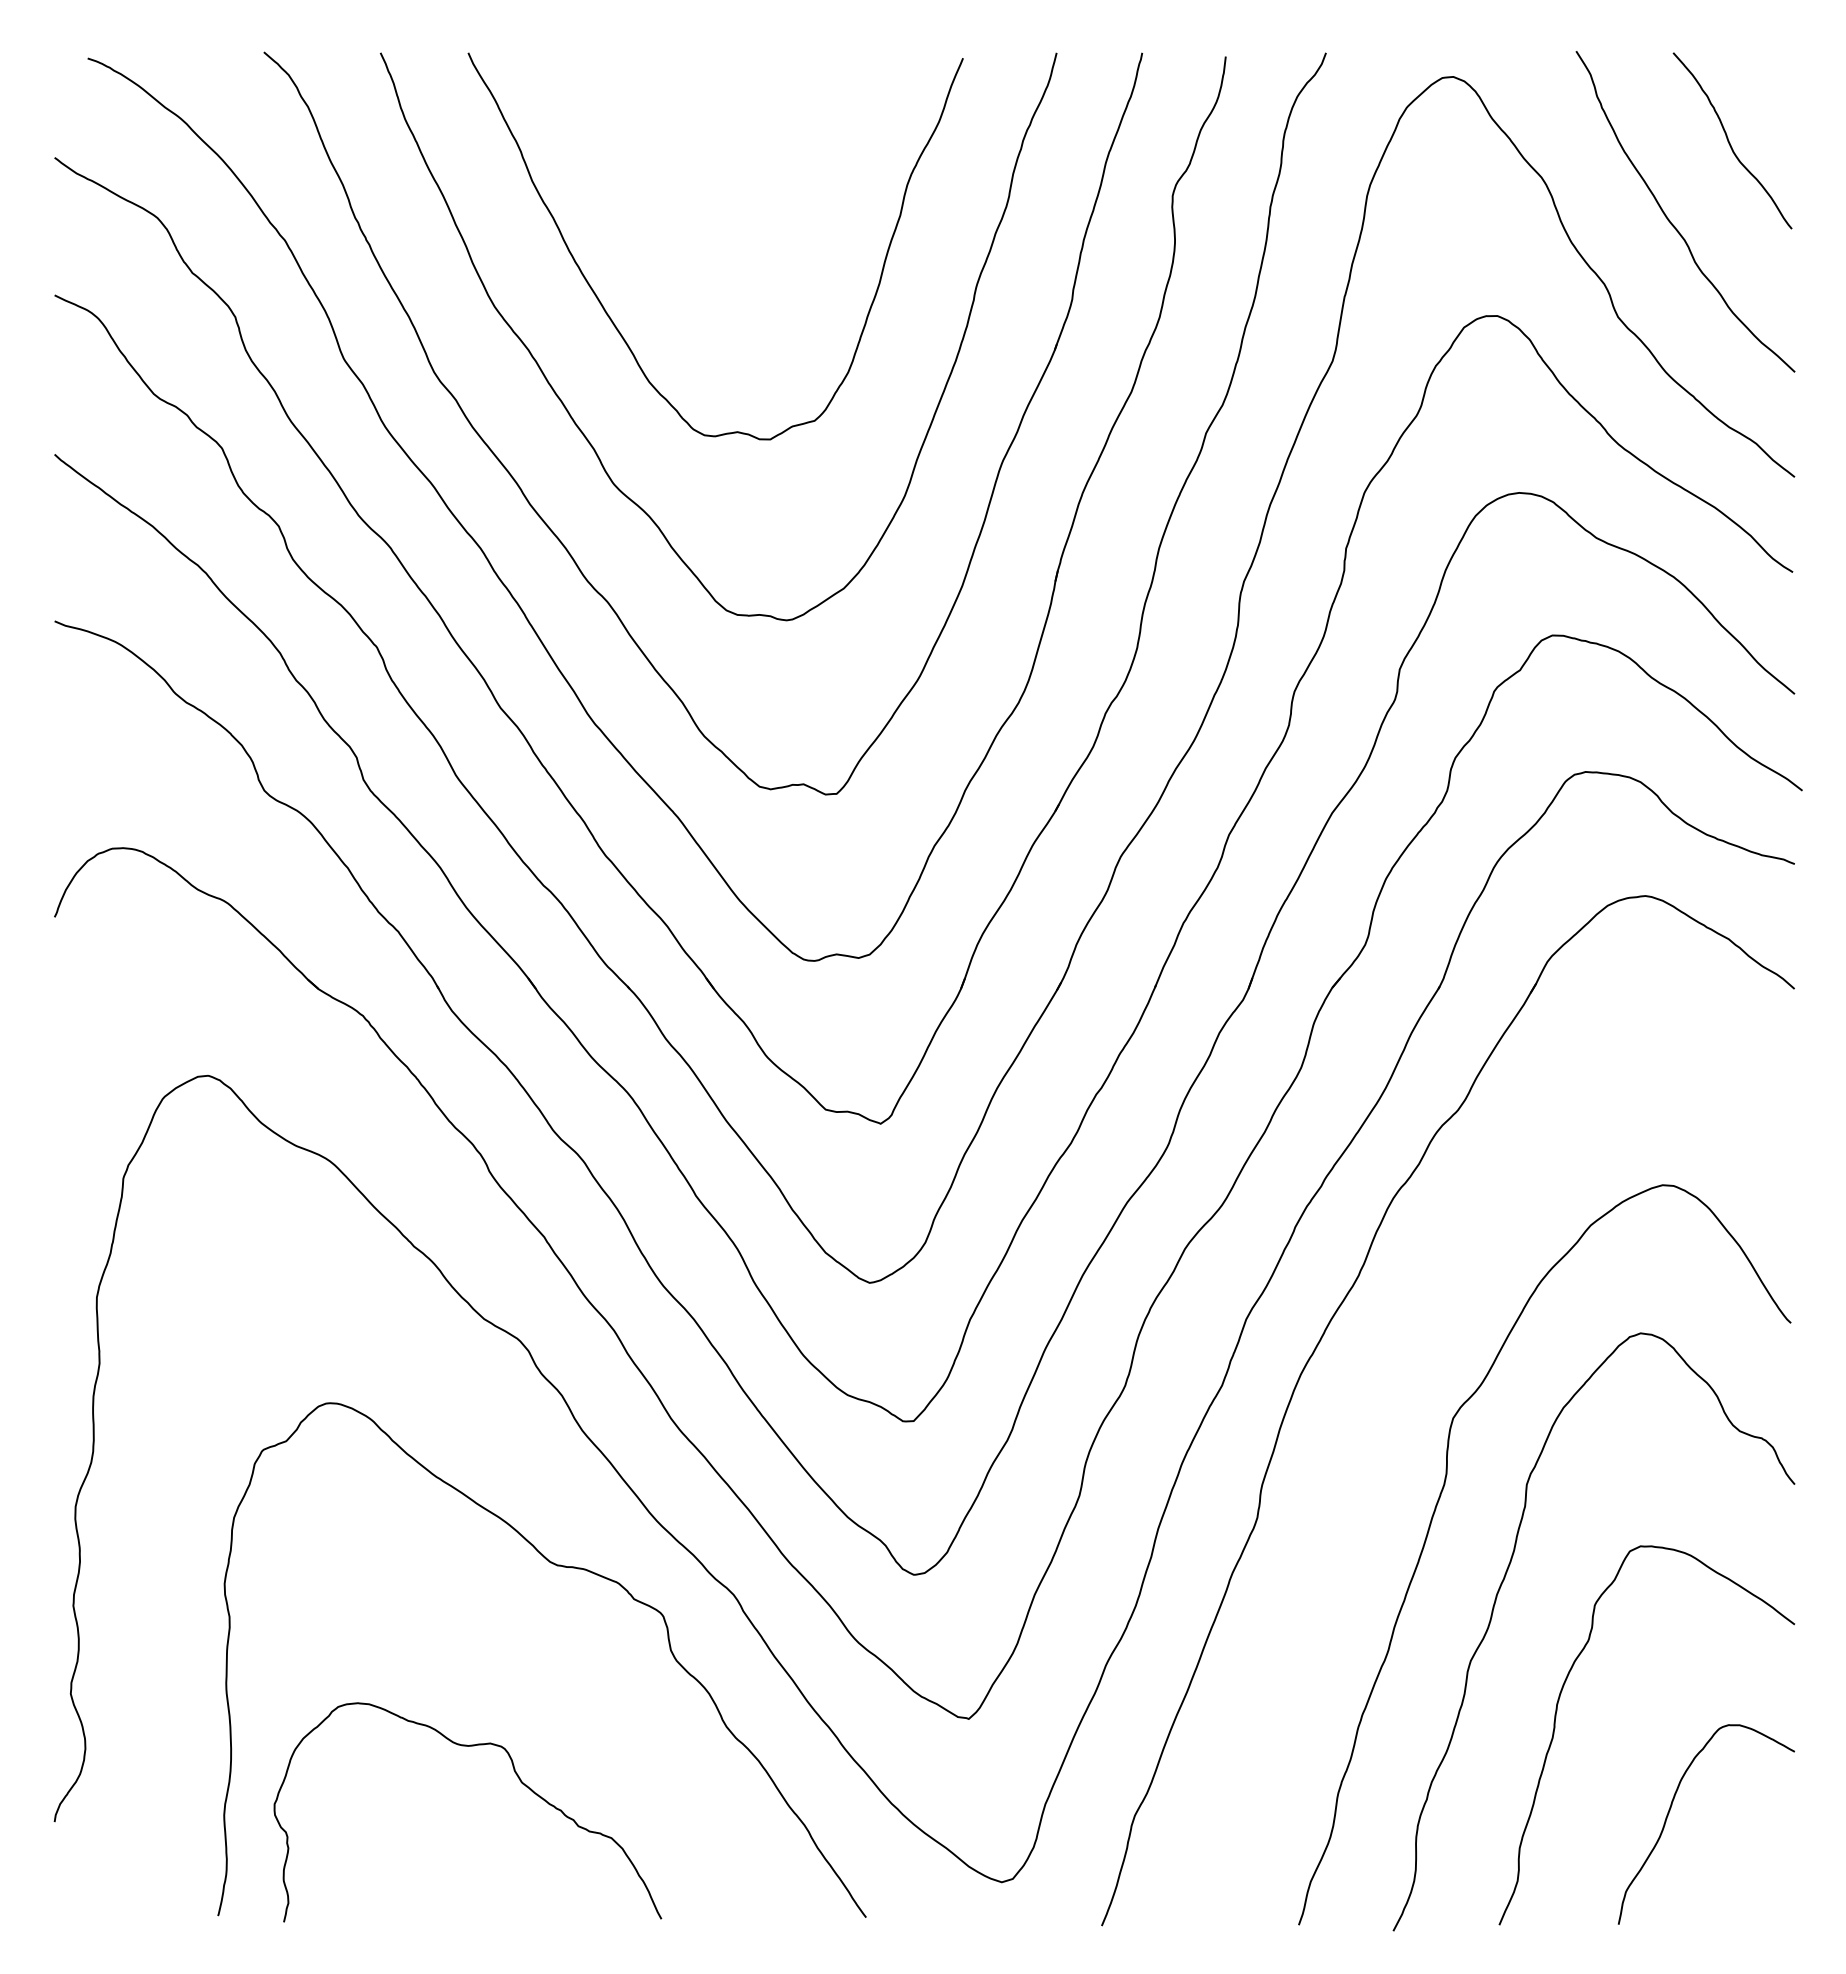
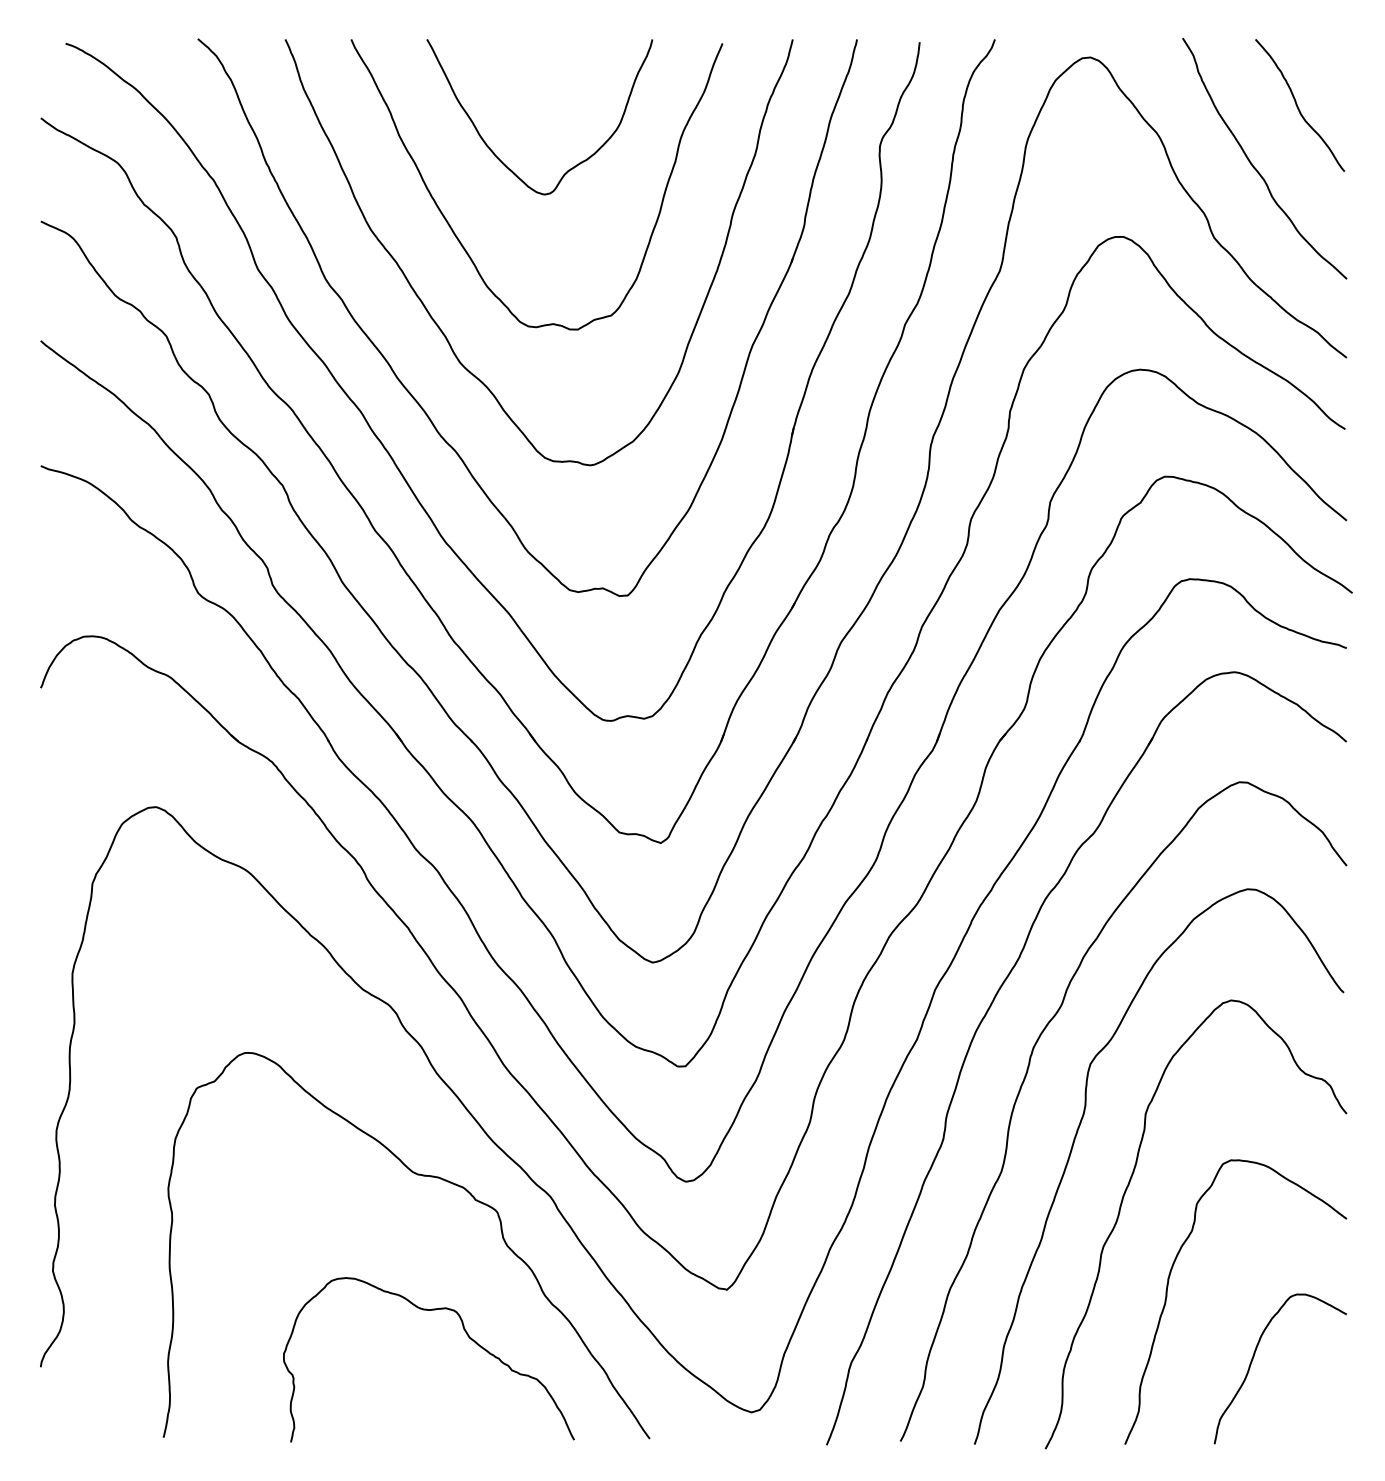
curve: (659, 204) -> (494, 153), added
curve: (1369, 1430) -> (1027, 1073), added
curve: (520, 1782) -> (468, 1337), moved

